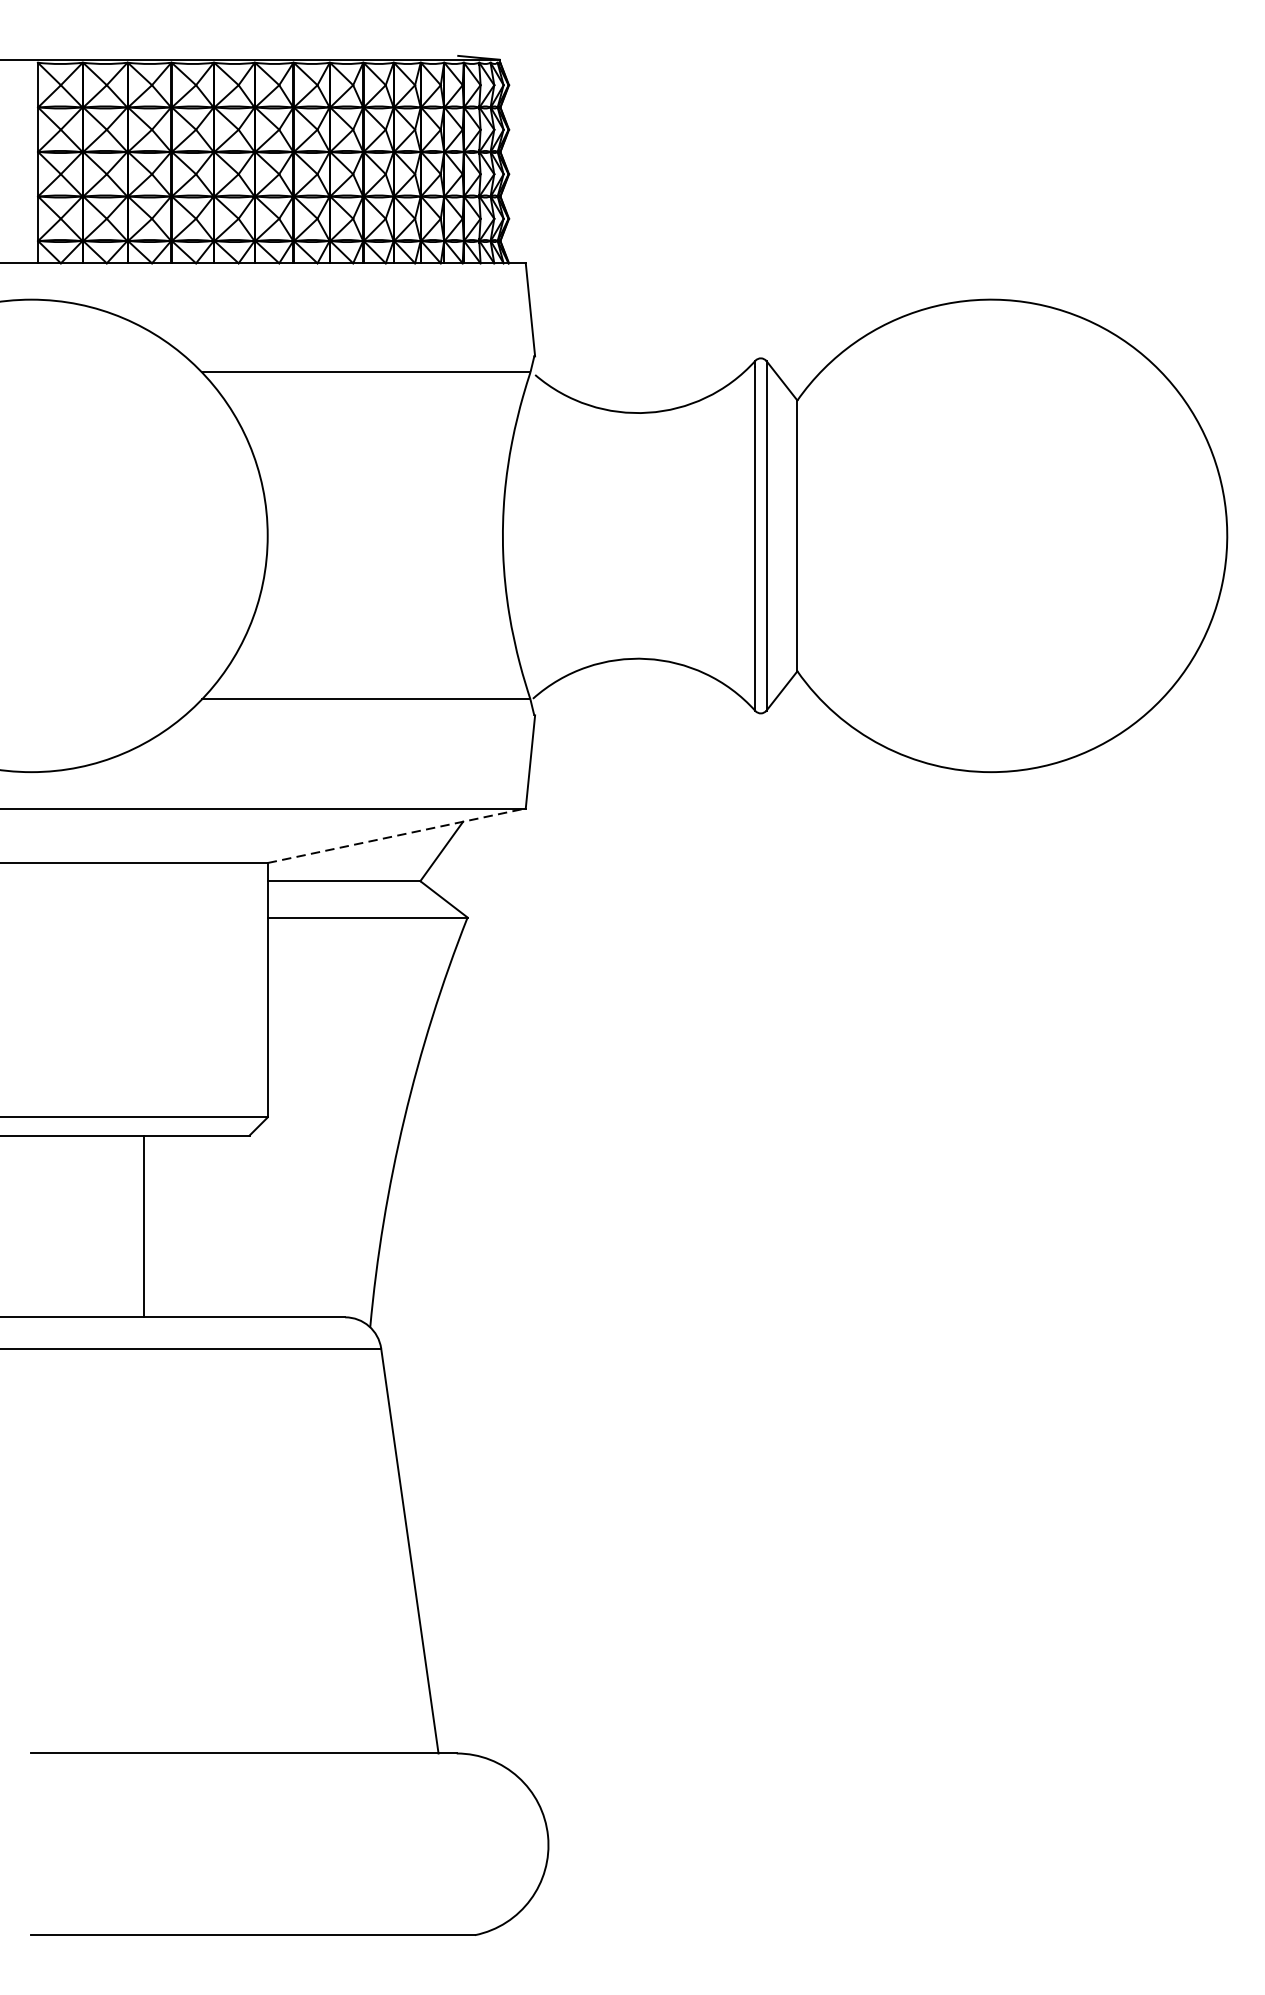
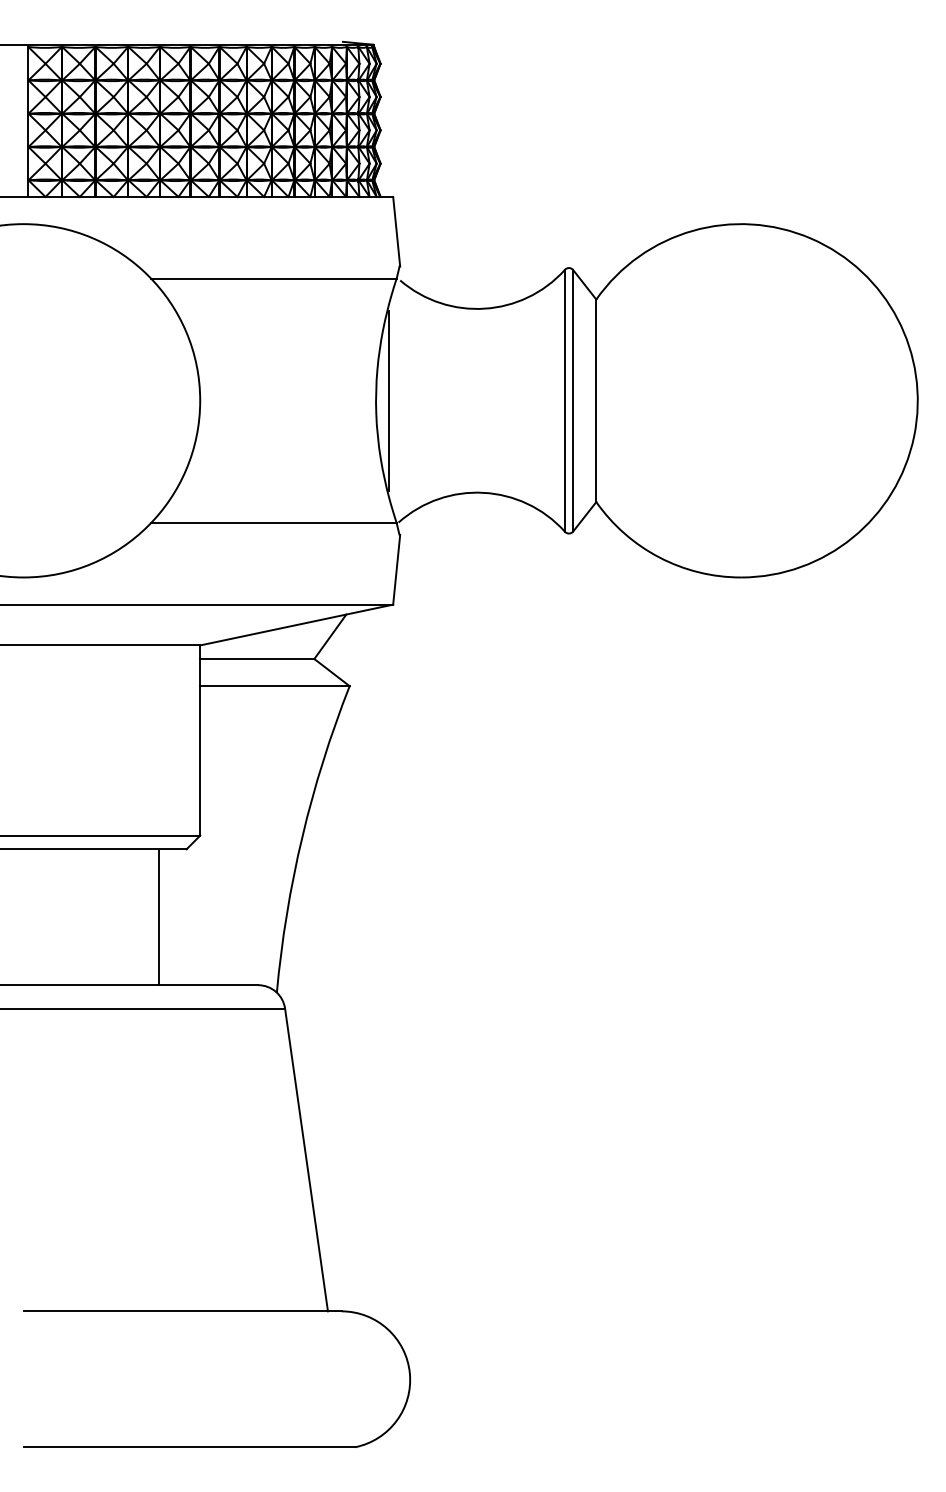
line: (520, 535) -> (389, 400), added
line: (396, 836) -> (296, 625), dashed -> solid
line: (143, 1226) -> (159, 917), moved

